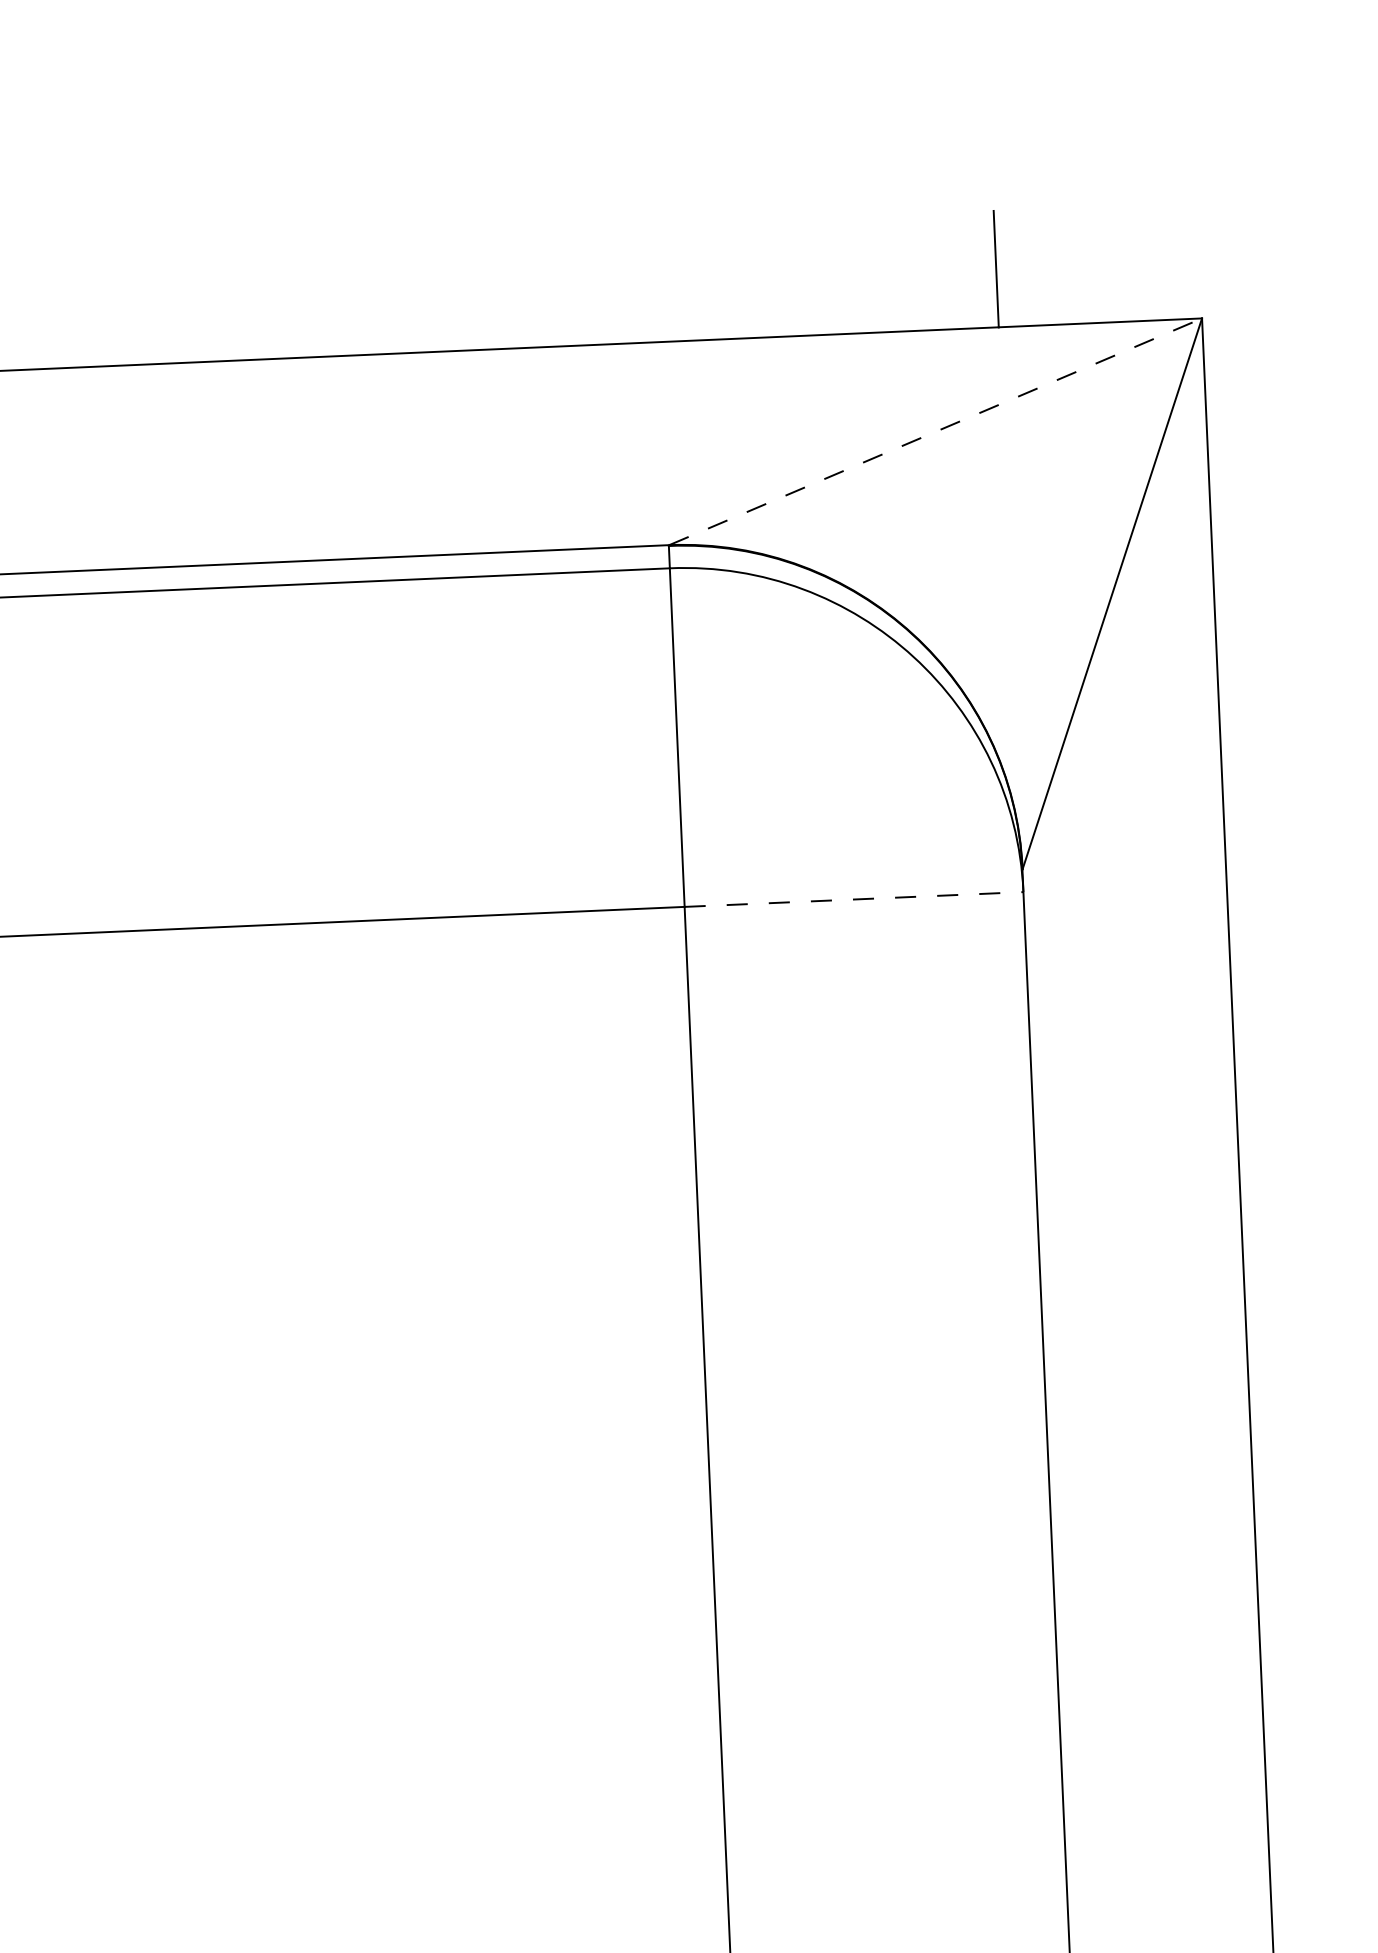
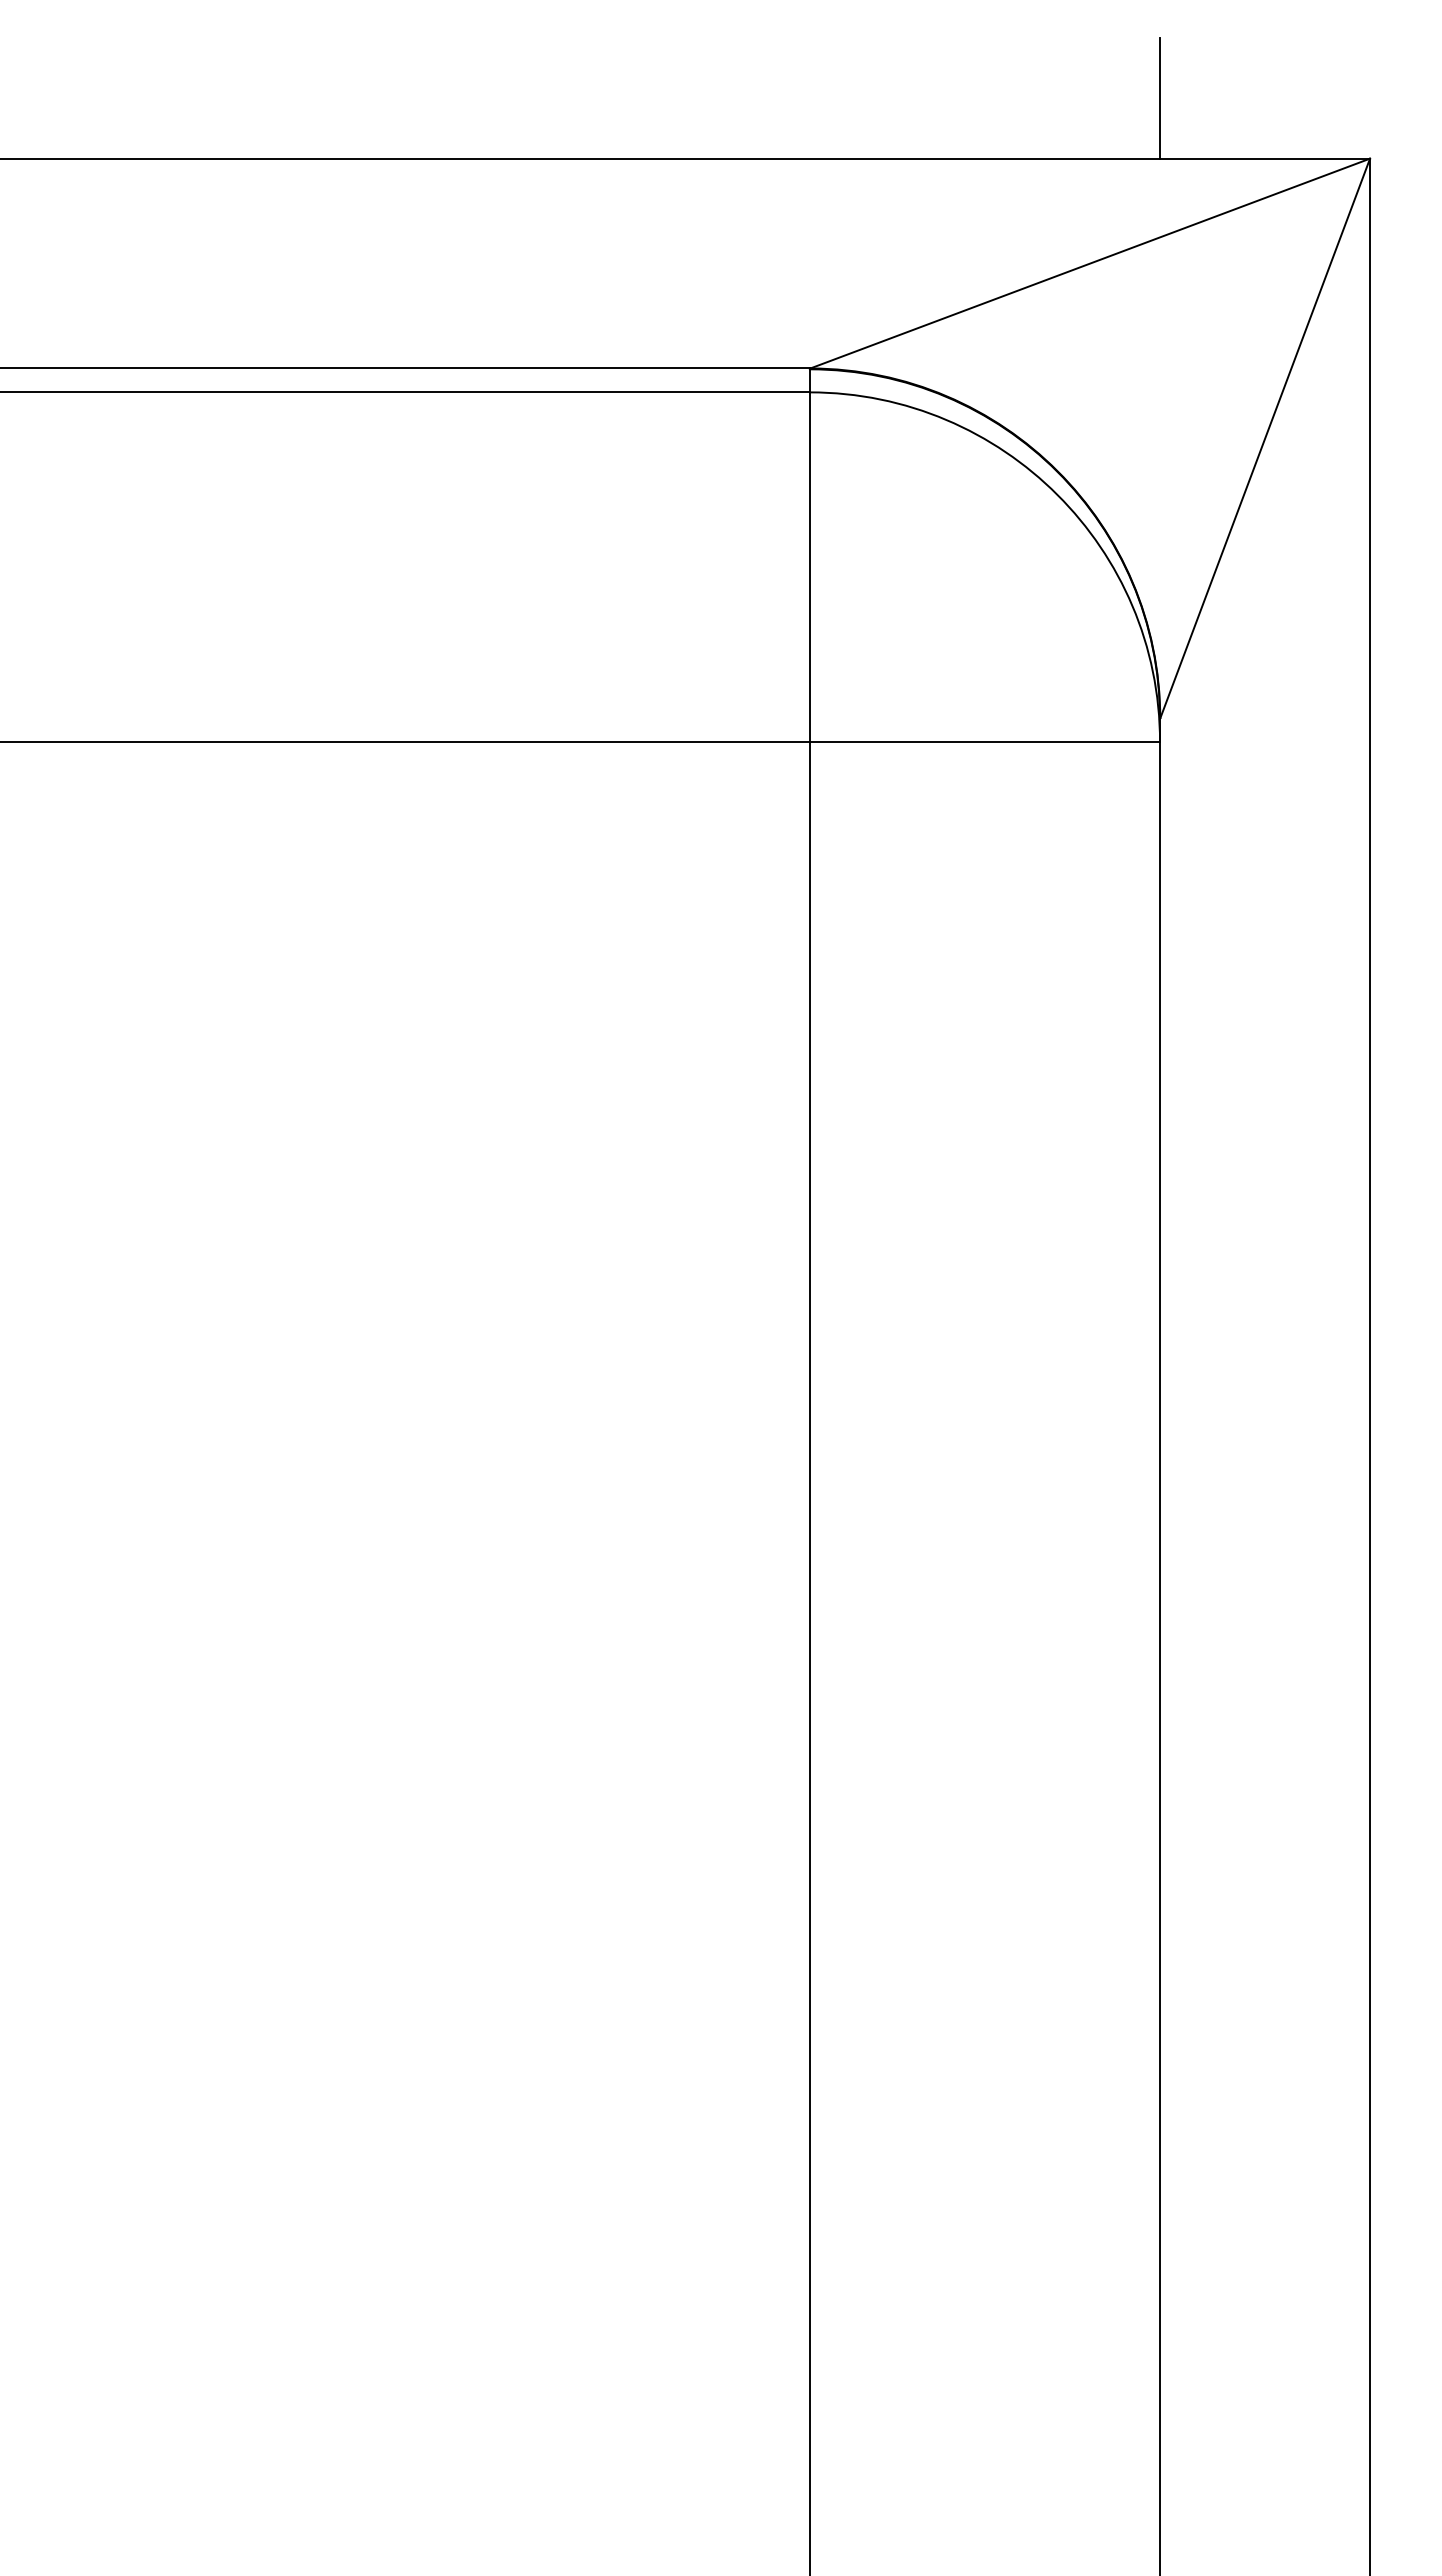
line: (935, 431) -> (1090, 263), dashed -> solid
line: (854, 899) -> (985, 742), dashed -> solid

